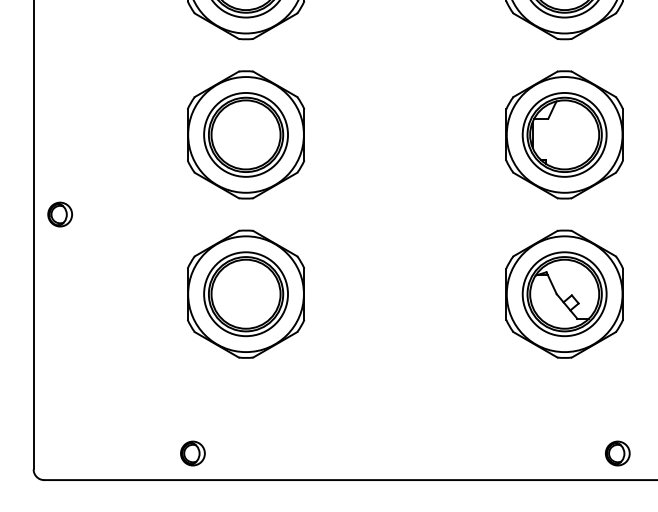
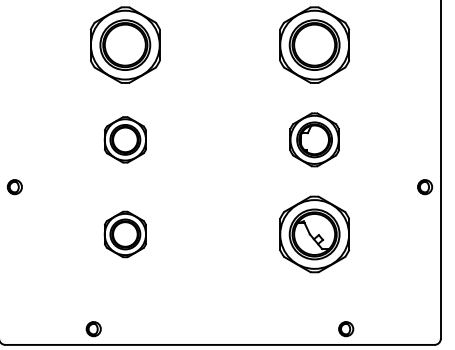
part: (246, 134) -> (125, 139), size x0.6
part: (564, 134) -> (314, 139), size x0.7
part: (246, 294) -> (125, 234), size x0.6

